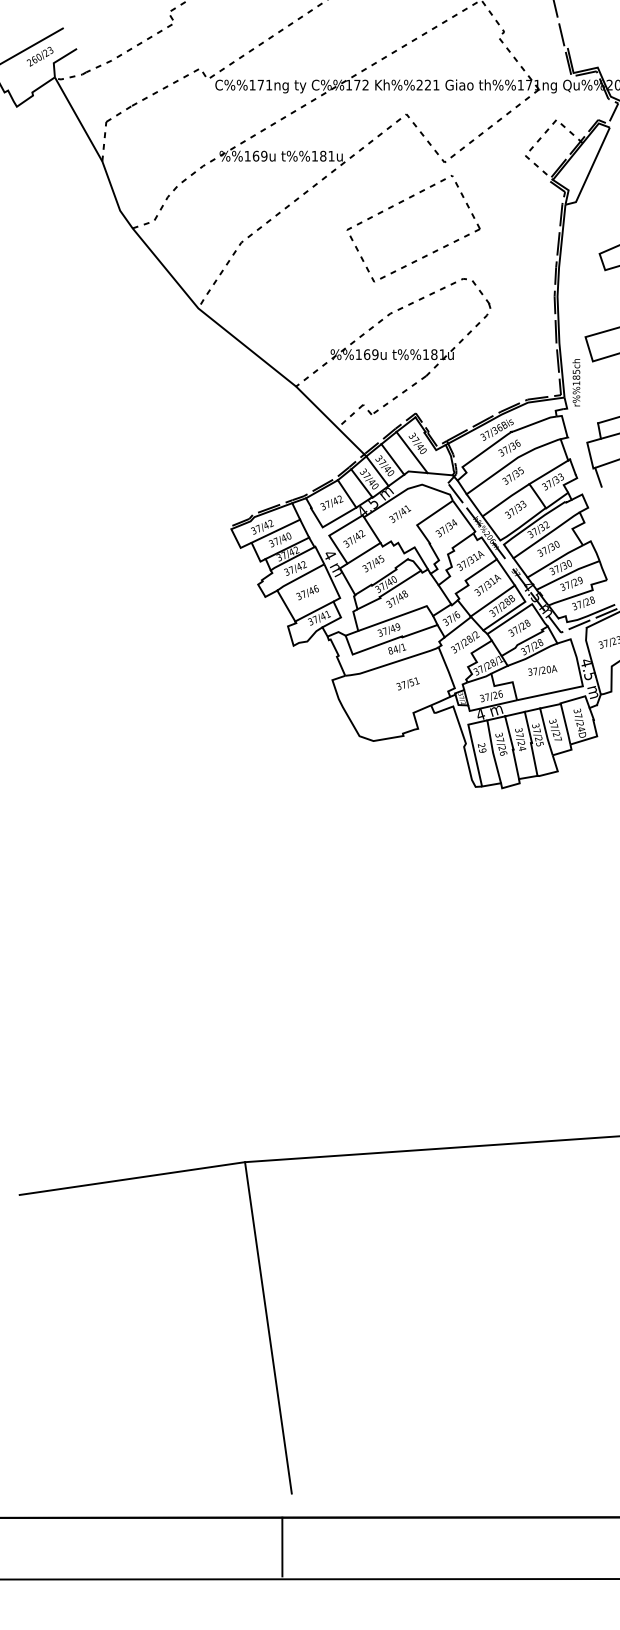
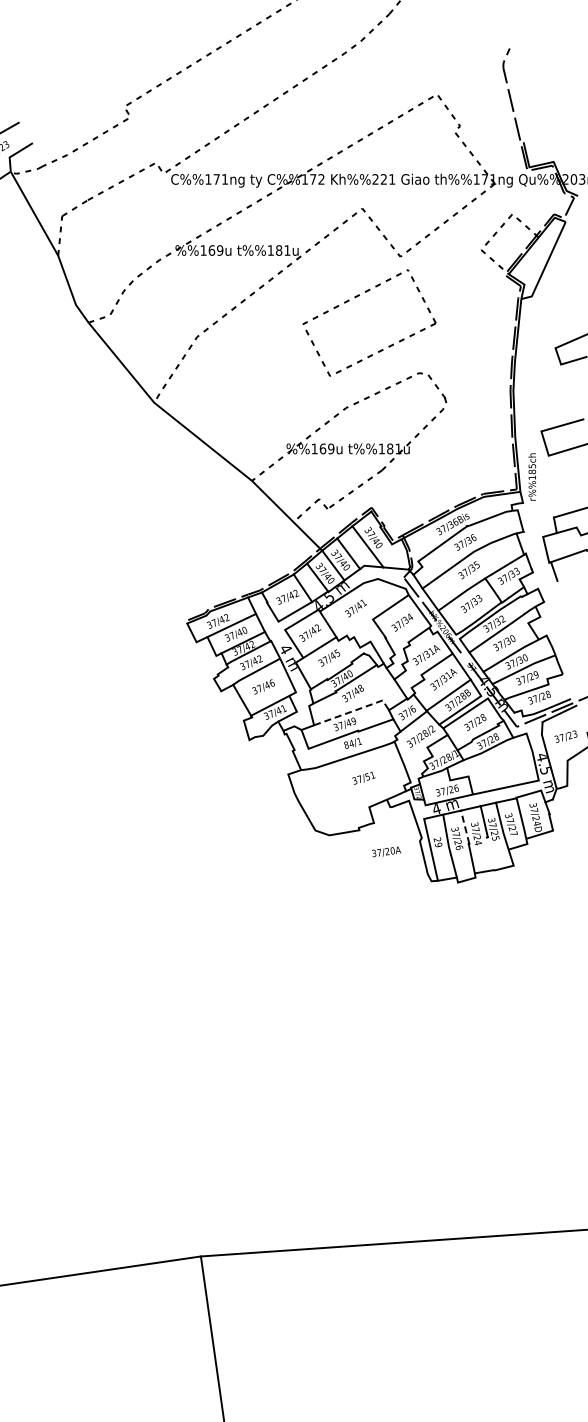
line: (399, 616) -> (355, 710), solid -> dashed
text: (542, 670) -> (386, 851), moved
line: (509, 732) -> (465, 826), solid -> dashed
line: (533, 759) -> (489, 853), removed

